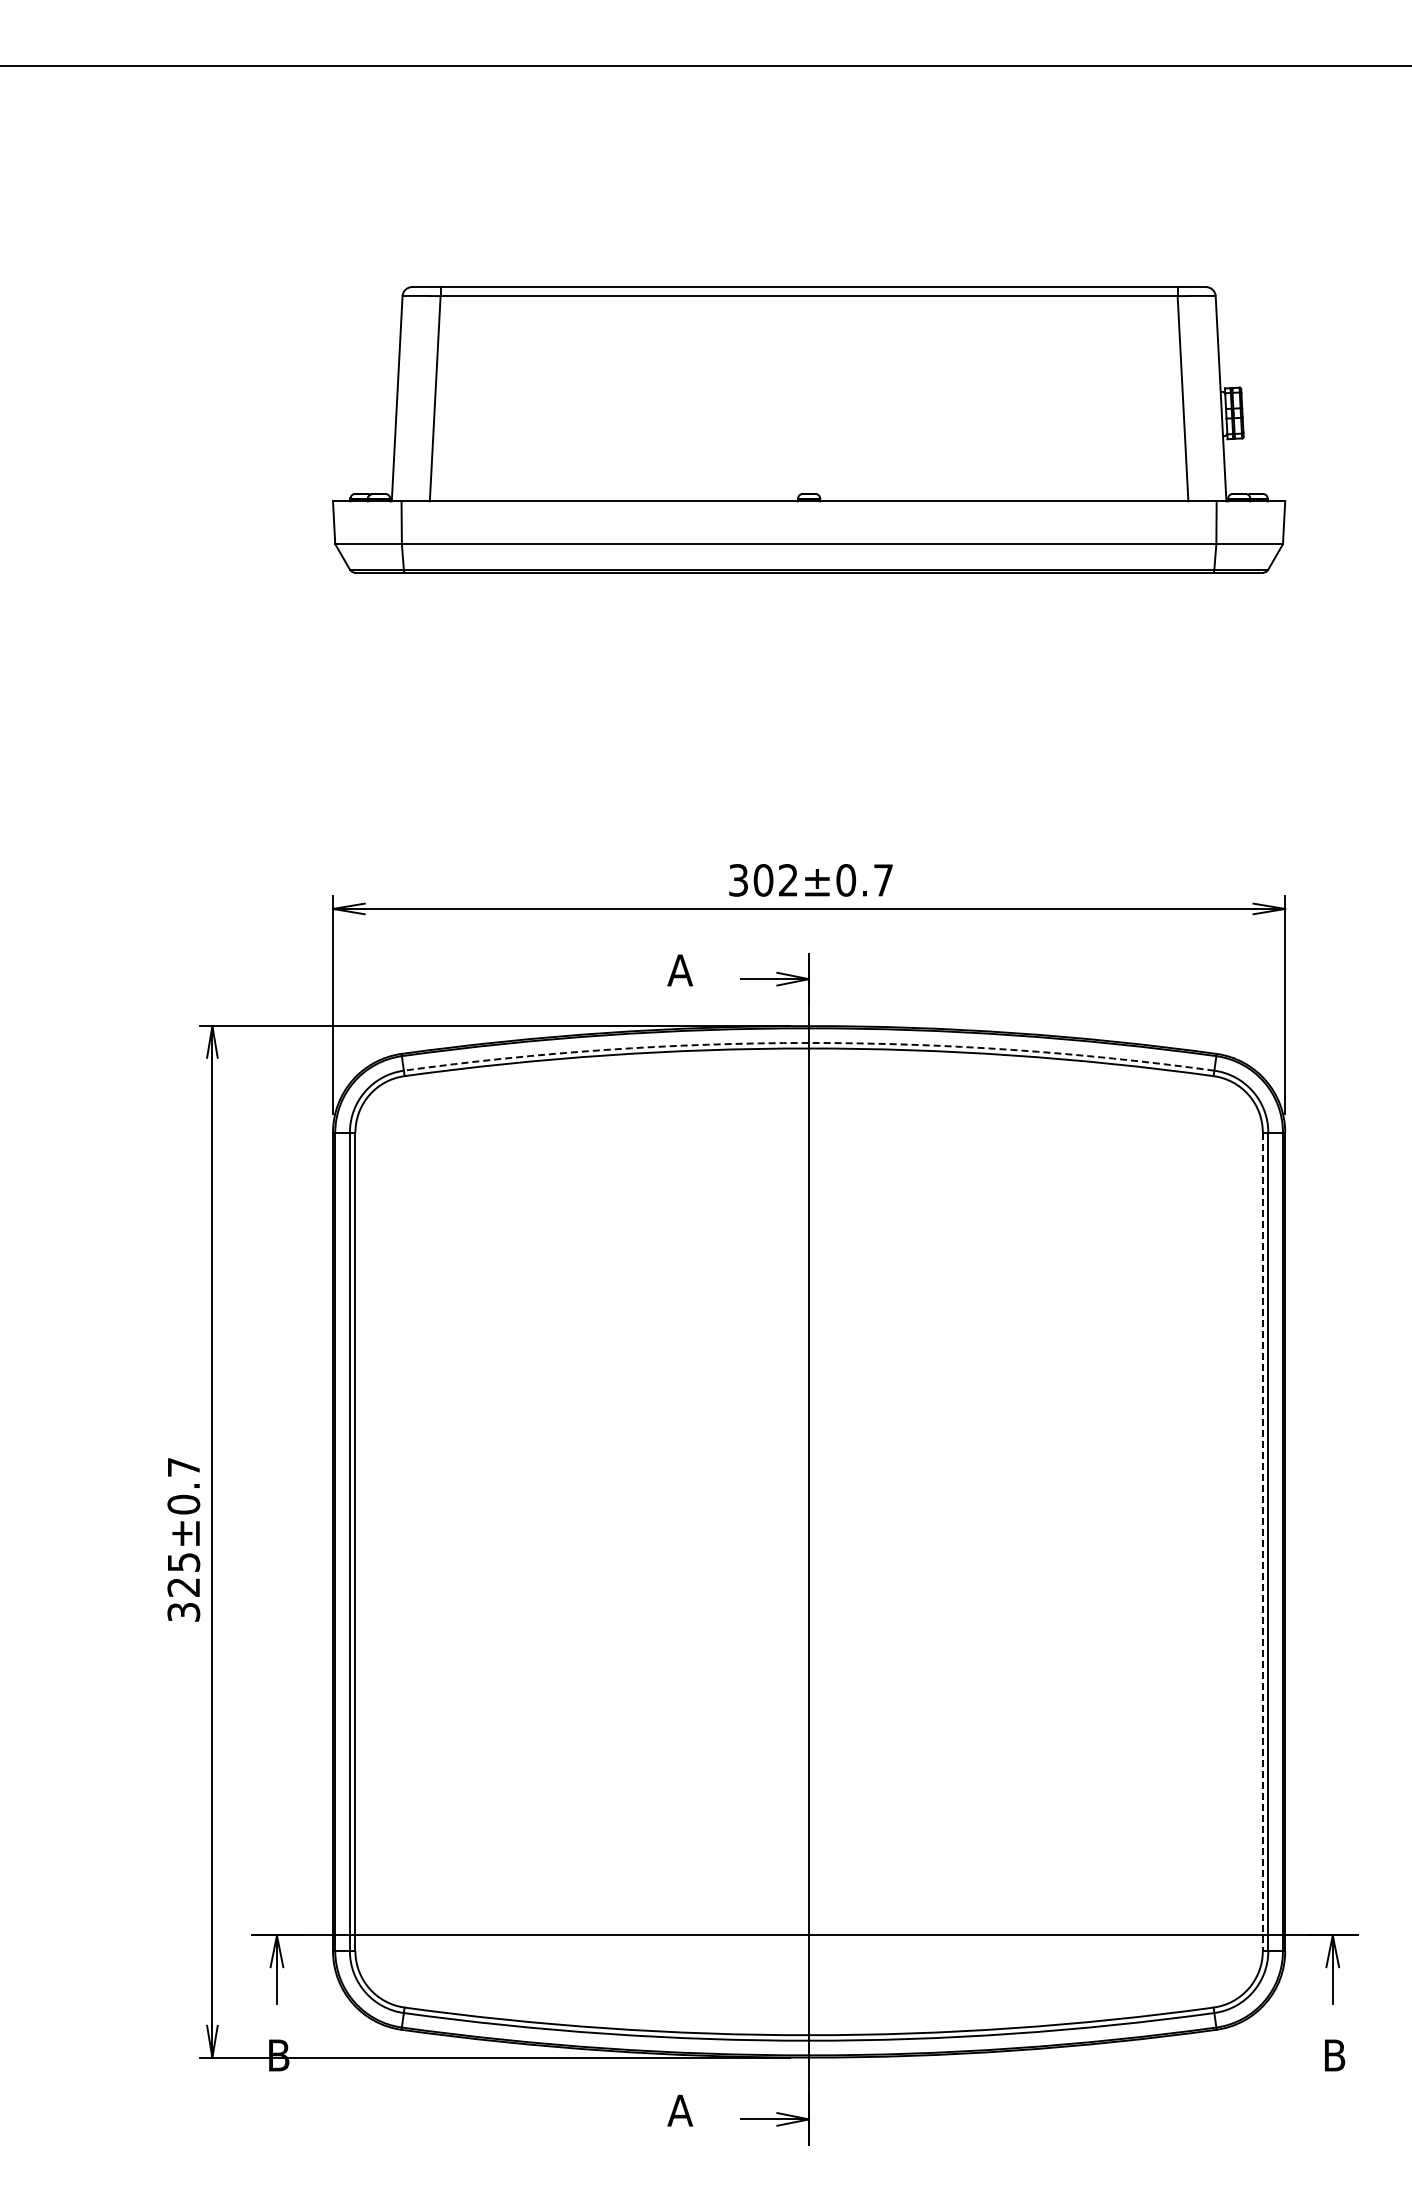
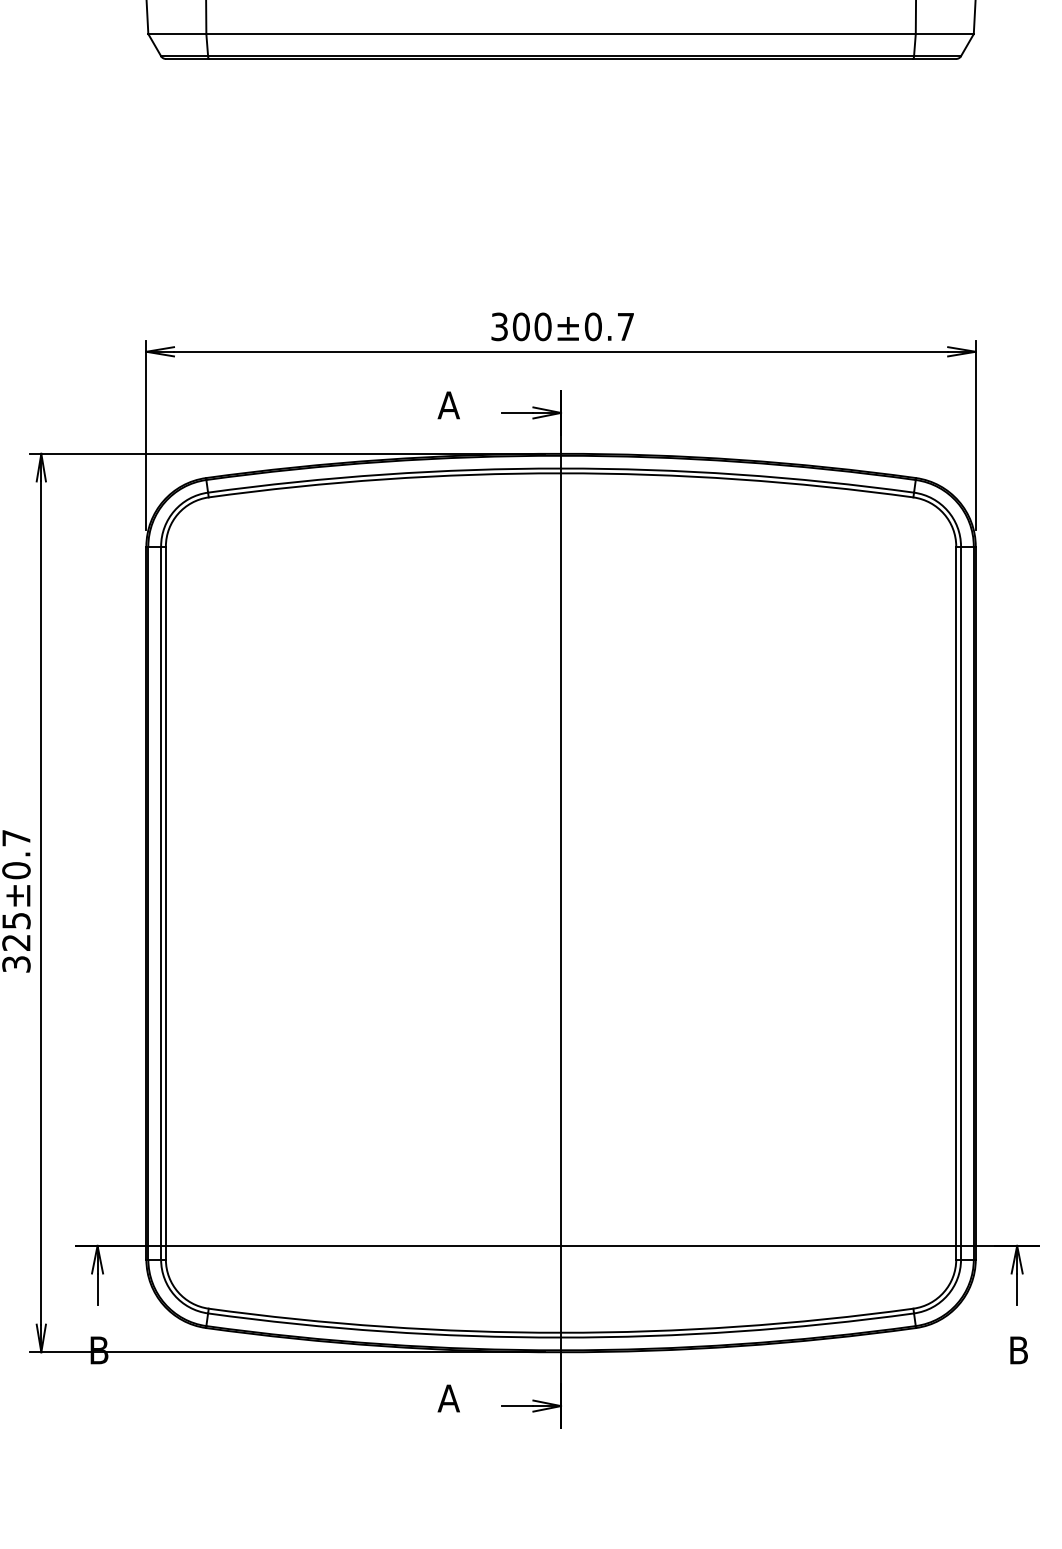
text: (788, 880) -> (543, 327), 302±0.7 -> 300±0.7
arc: (809, 1042) -> (561, 468), dashed -> solid
line: (1262, 1542) -> (955, 903), dashed -> solid

